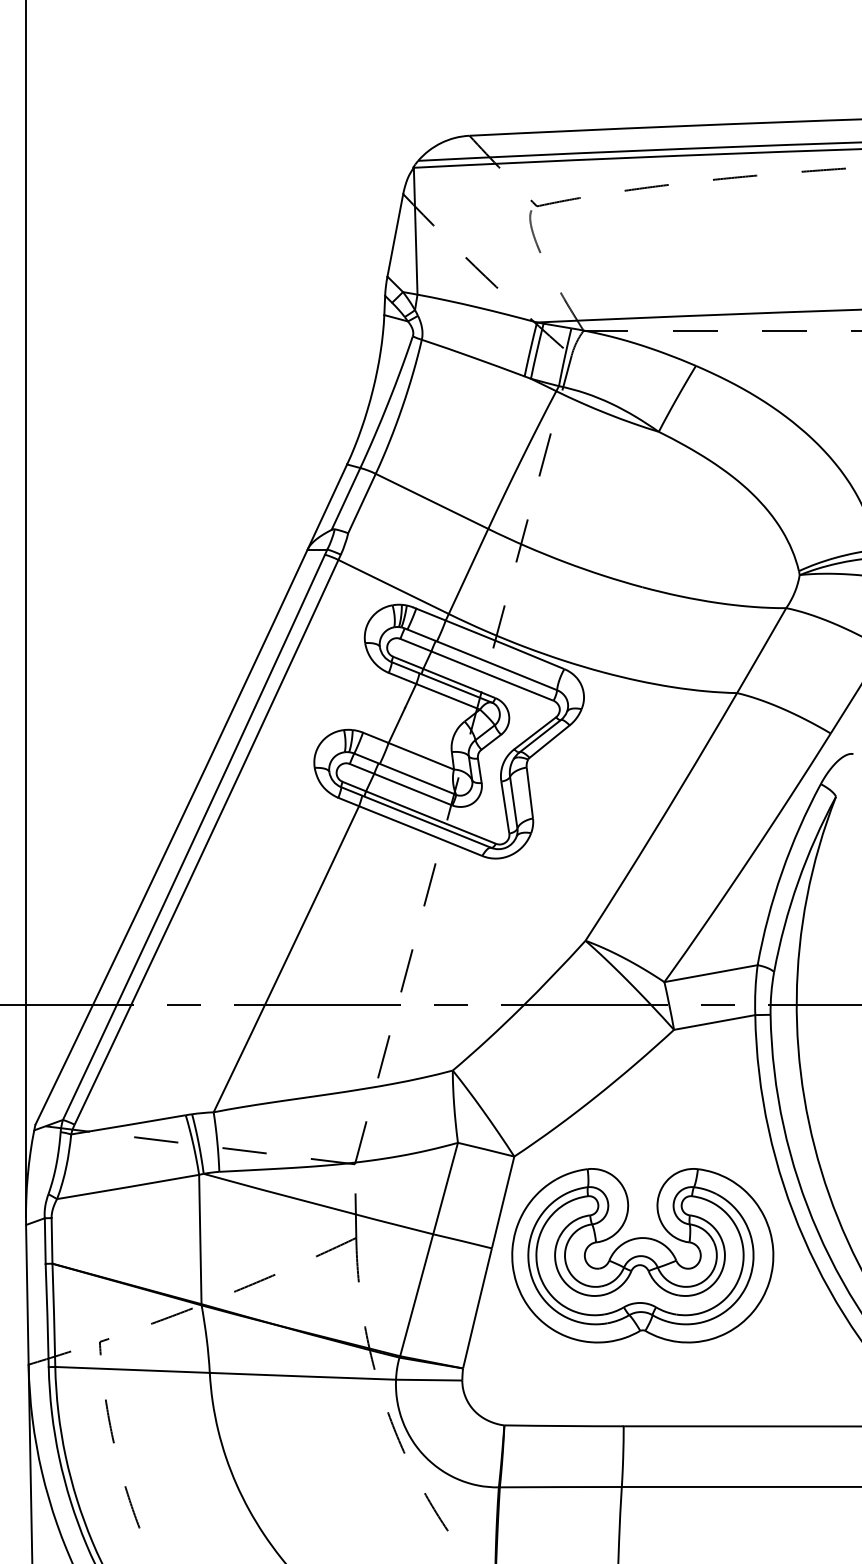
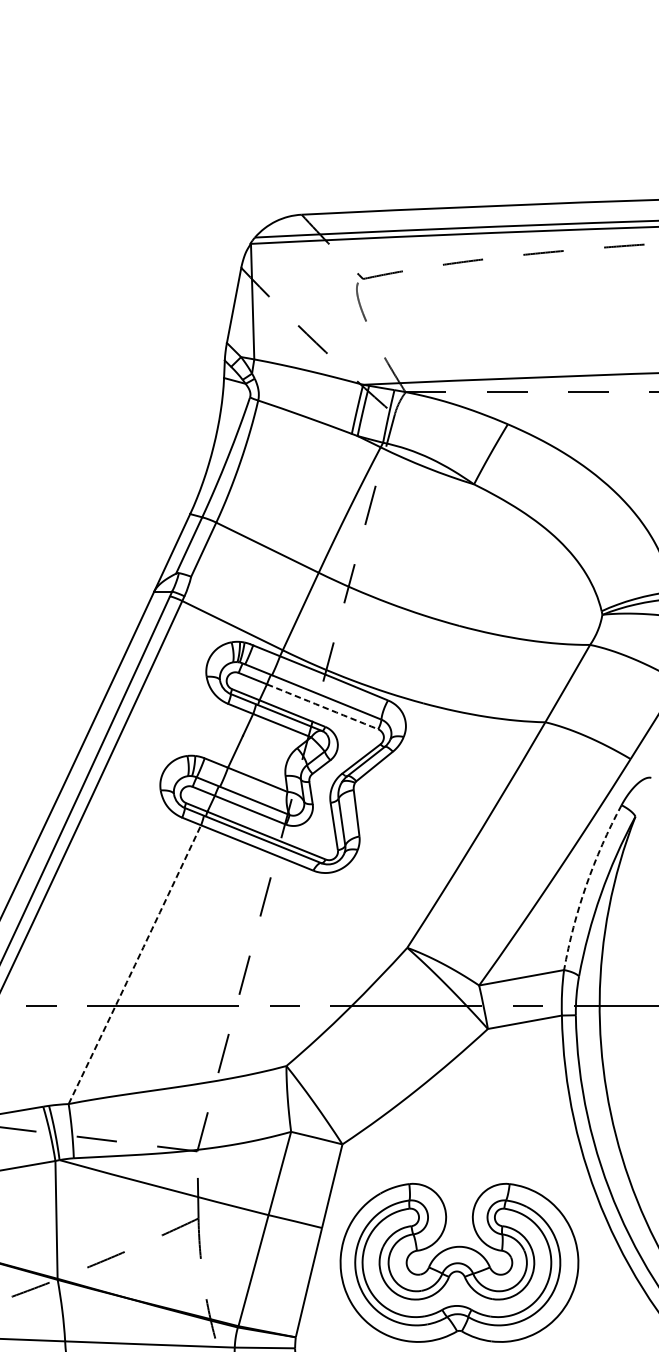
arc: (492, 676) -> (322, 707), solid -> dashed
arc: (782, 872) -> (586, 885), solid -> dashed
arc: (286, 959) -> (134, 964), solid -> dashed
part: (642, 1255) -> (459, 1262), moved

